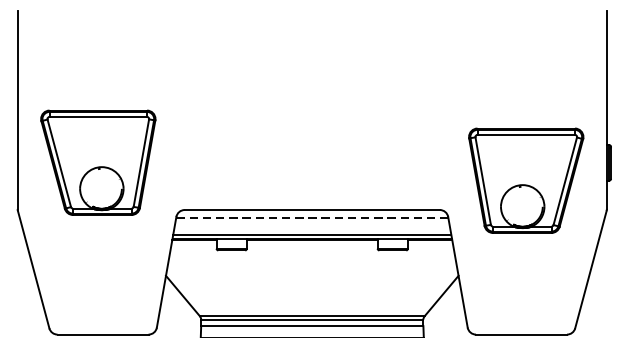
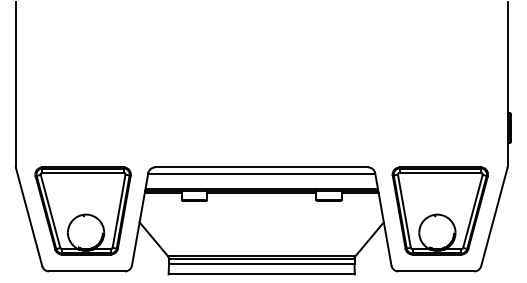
part: (97, 162) -> (82, 210), moved
part: (525, 180) -> (439, 210), moved
line: (312, 218) -> (261, 174), dashed -> solid

